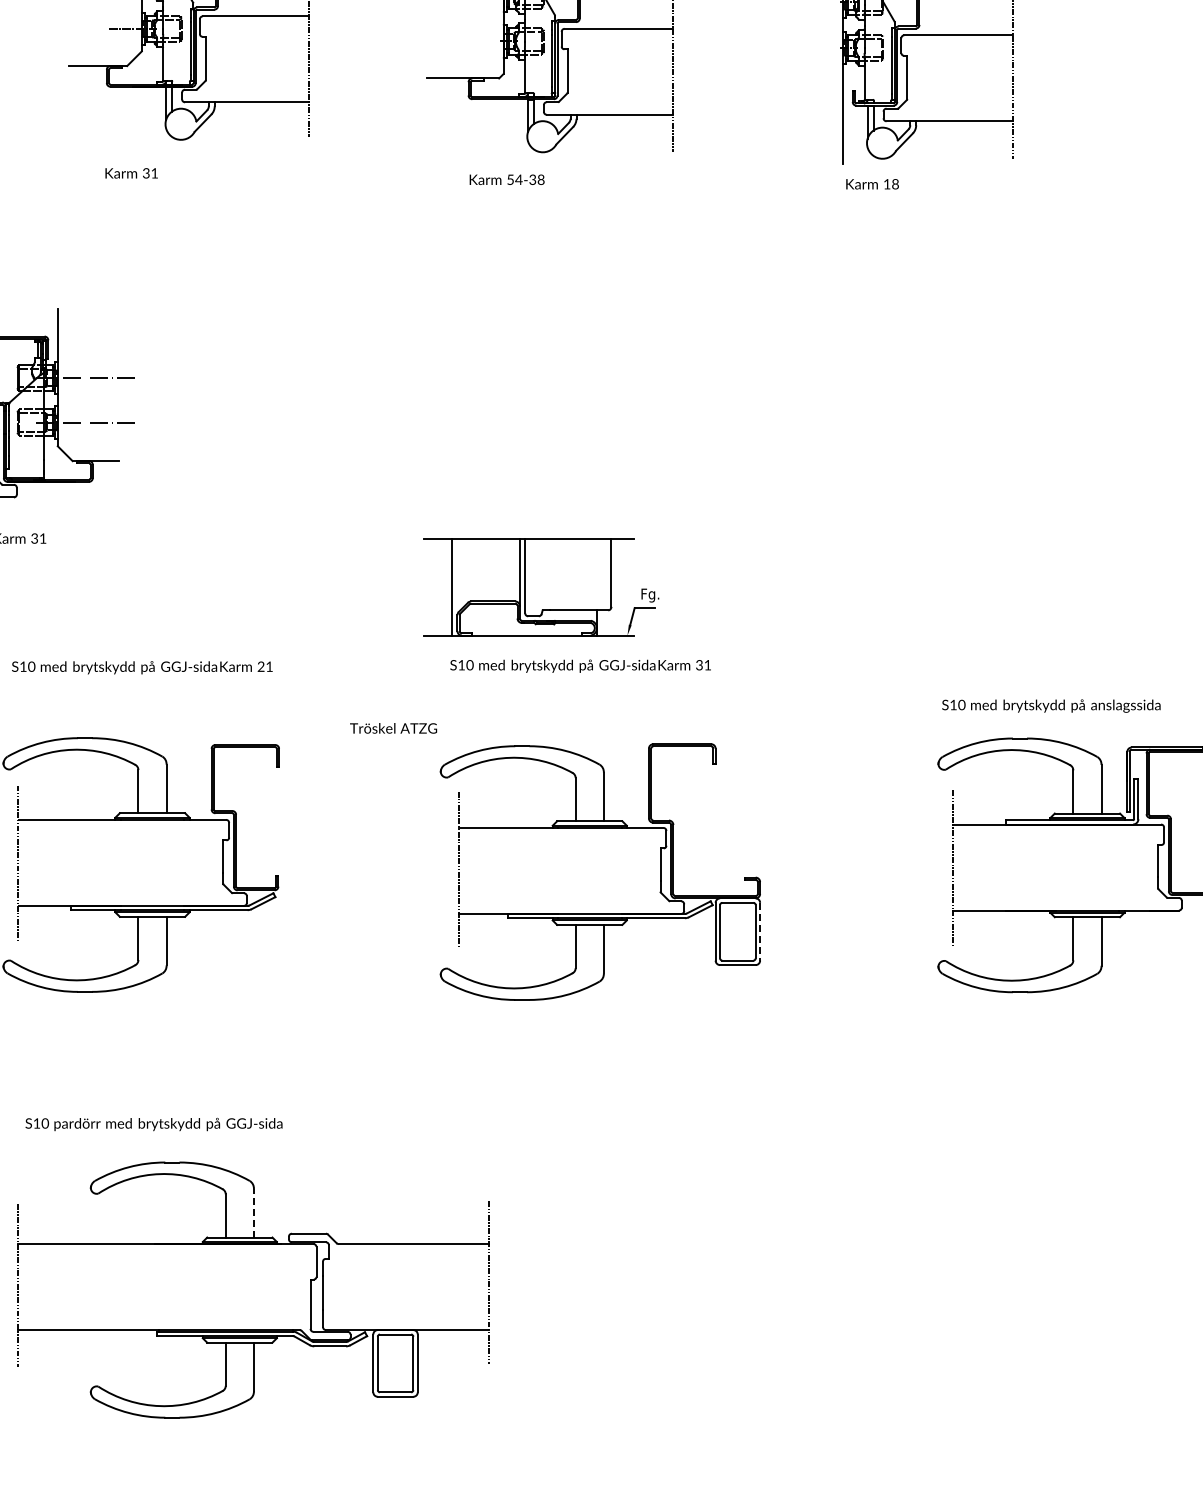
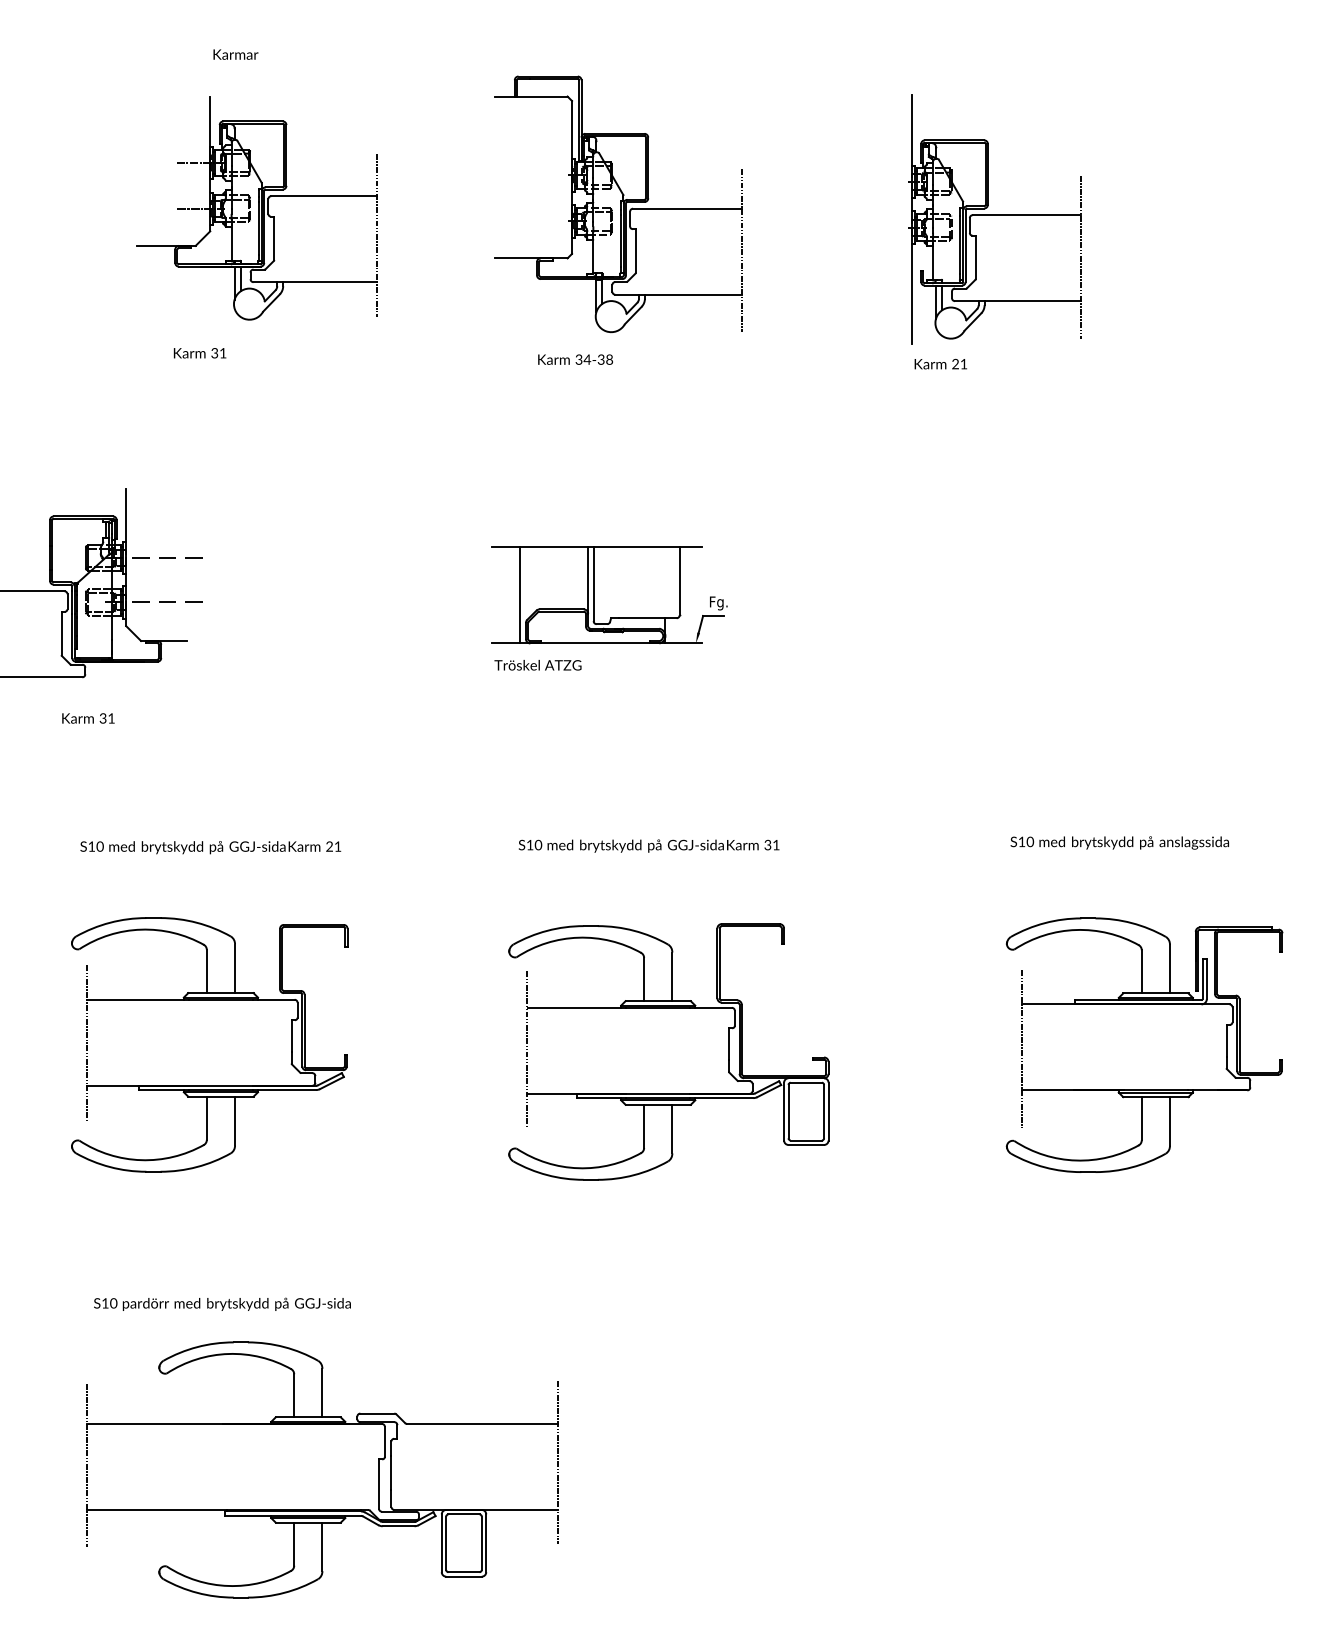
text: (510, 179) -> (578, 359), 54-38 -> 34-38
text: (891, 183) -> (959, 363), 18 -> 21
part: (541, 587) -> (609, 595), moved
text: (1051, 705) -> (1119, 842), moved
text: (393, 728) -> (537, 665), moved
line: (760, 931) -> (828, 1111), dashed -> solid
line: (254, 1212) -> (322, 1392), dashed -> solid

